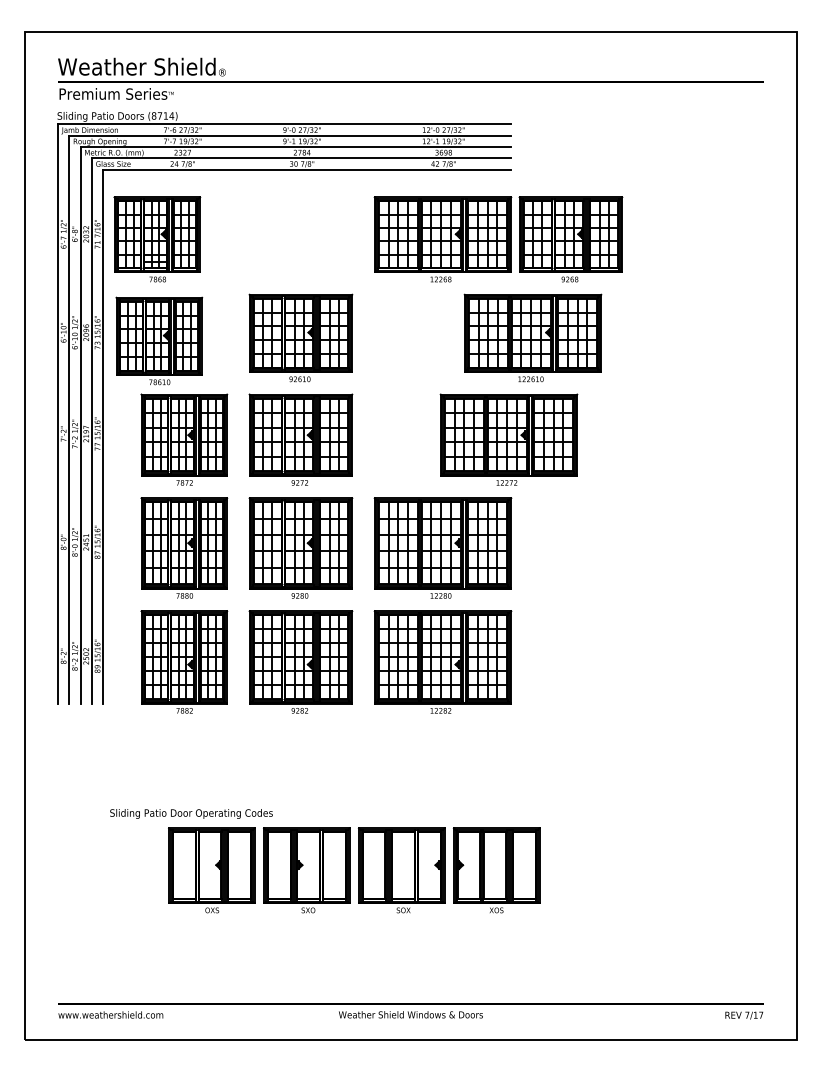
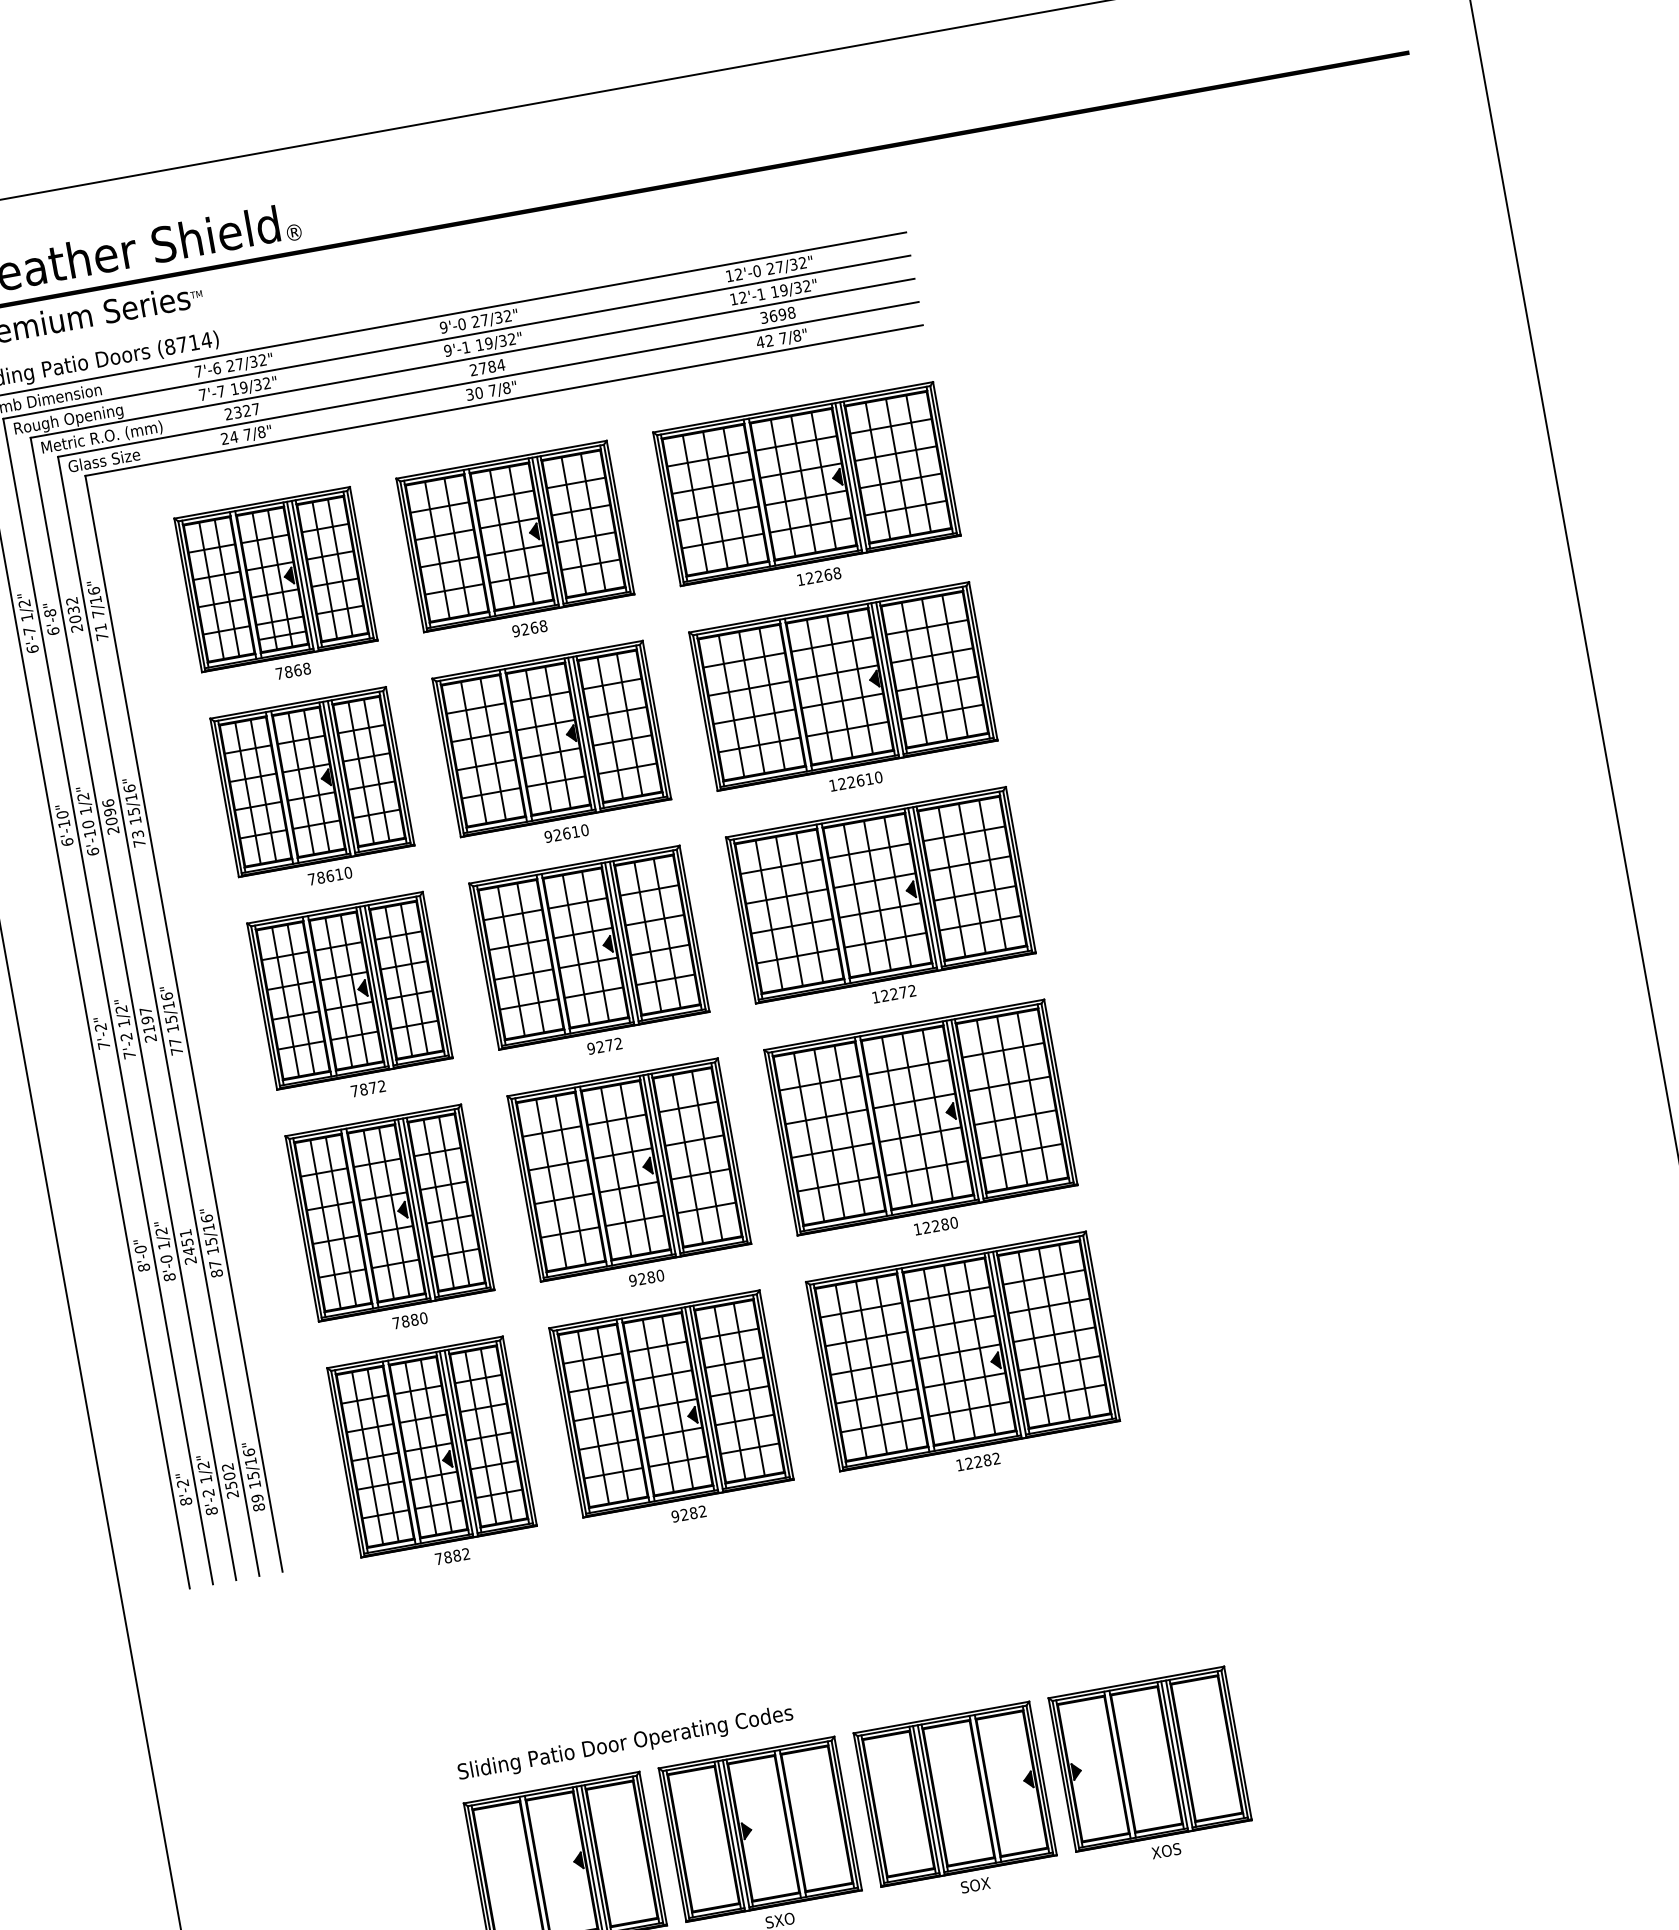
part: (157, 239) -> (278, 589), moved
part: (570, 239) -> (516, 546), moved
part: (532, 337) -> (843, 695), moved
part: (159, 340) -> (314, 790), moved
part: (508, 439) -> (881, 904), moved
text: (191, 813) -> (625, 1743), moved

